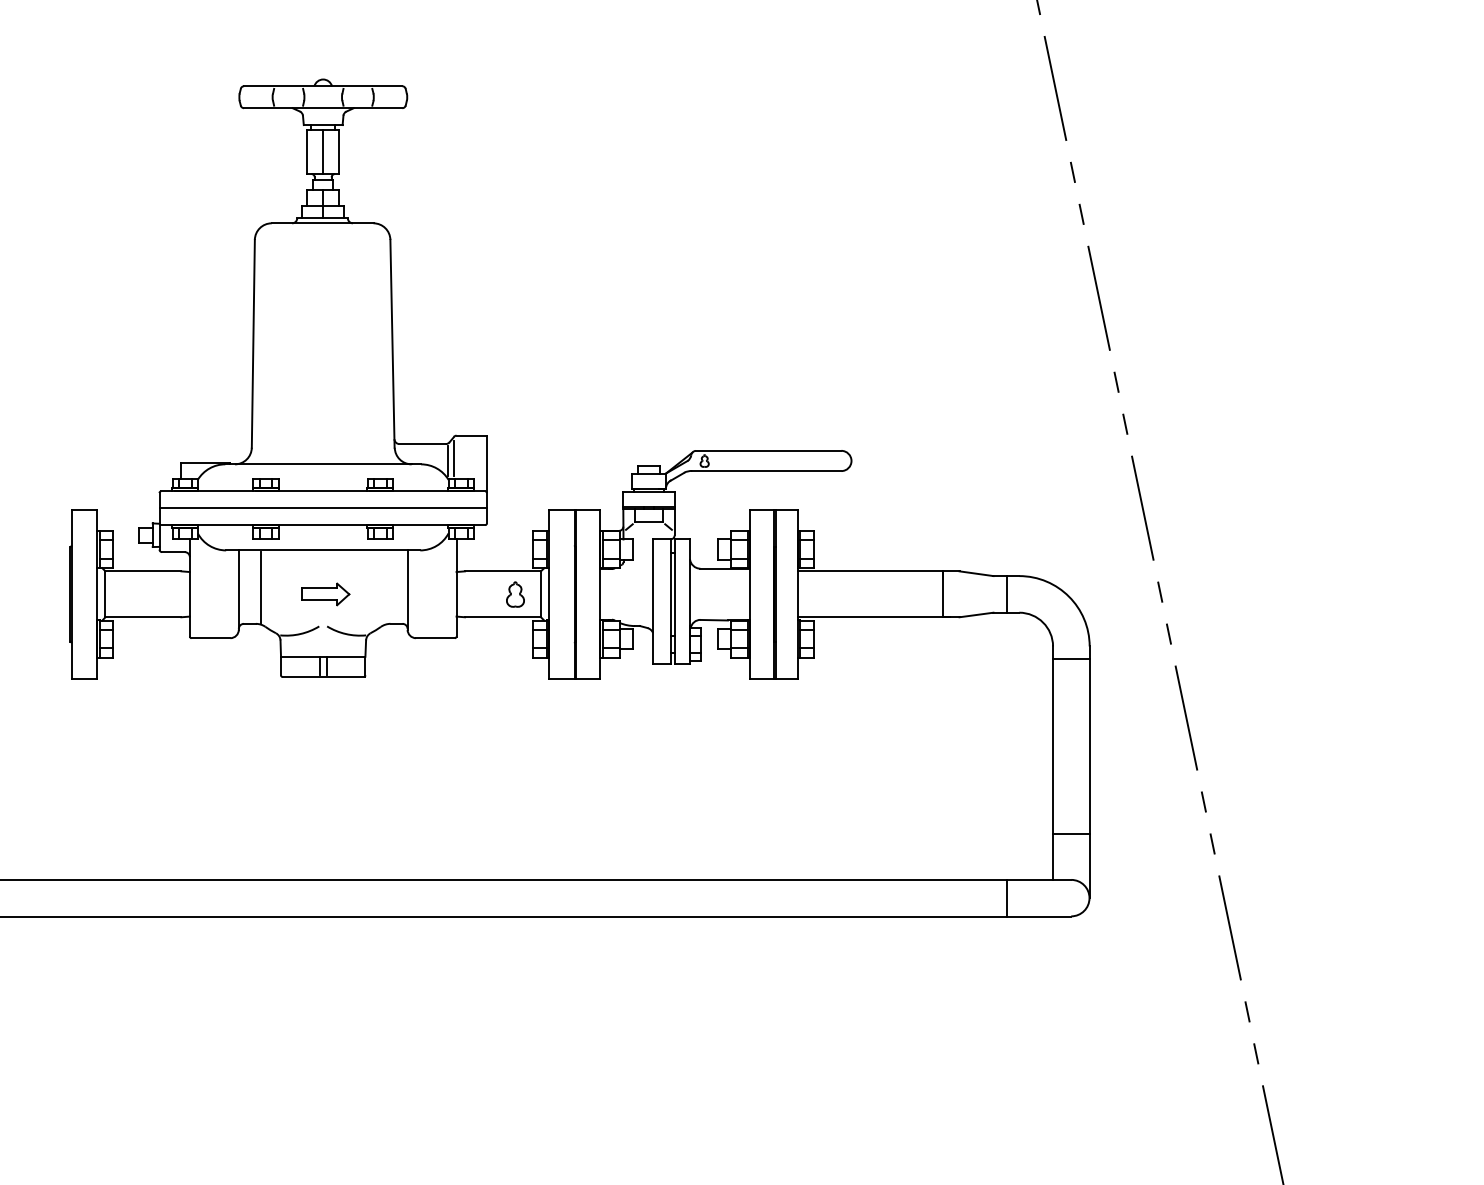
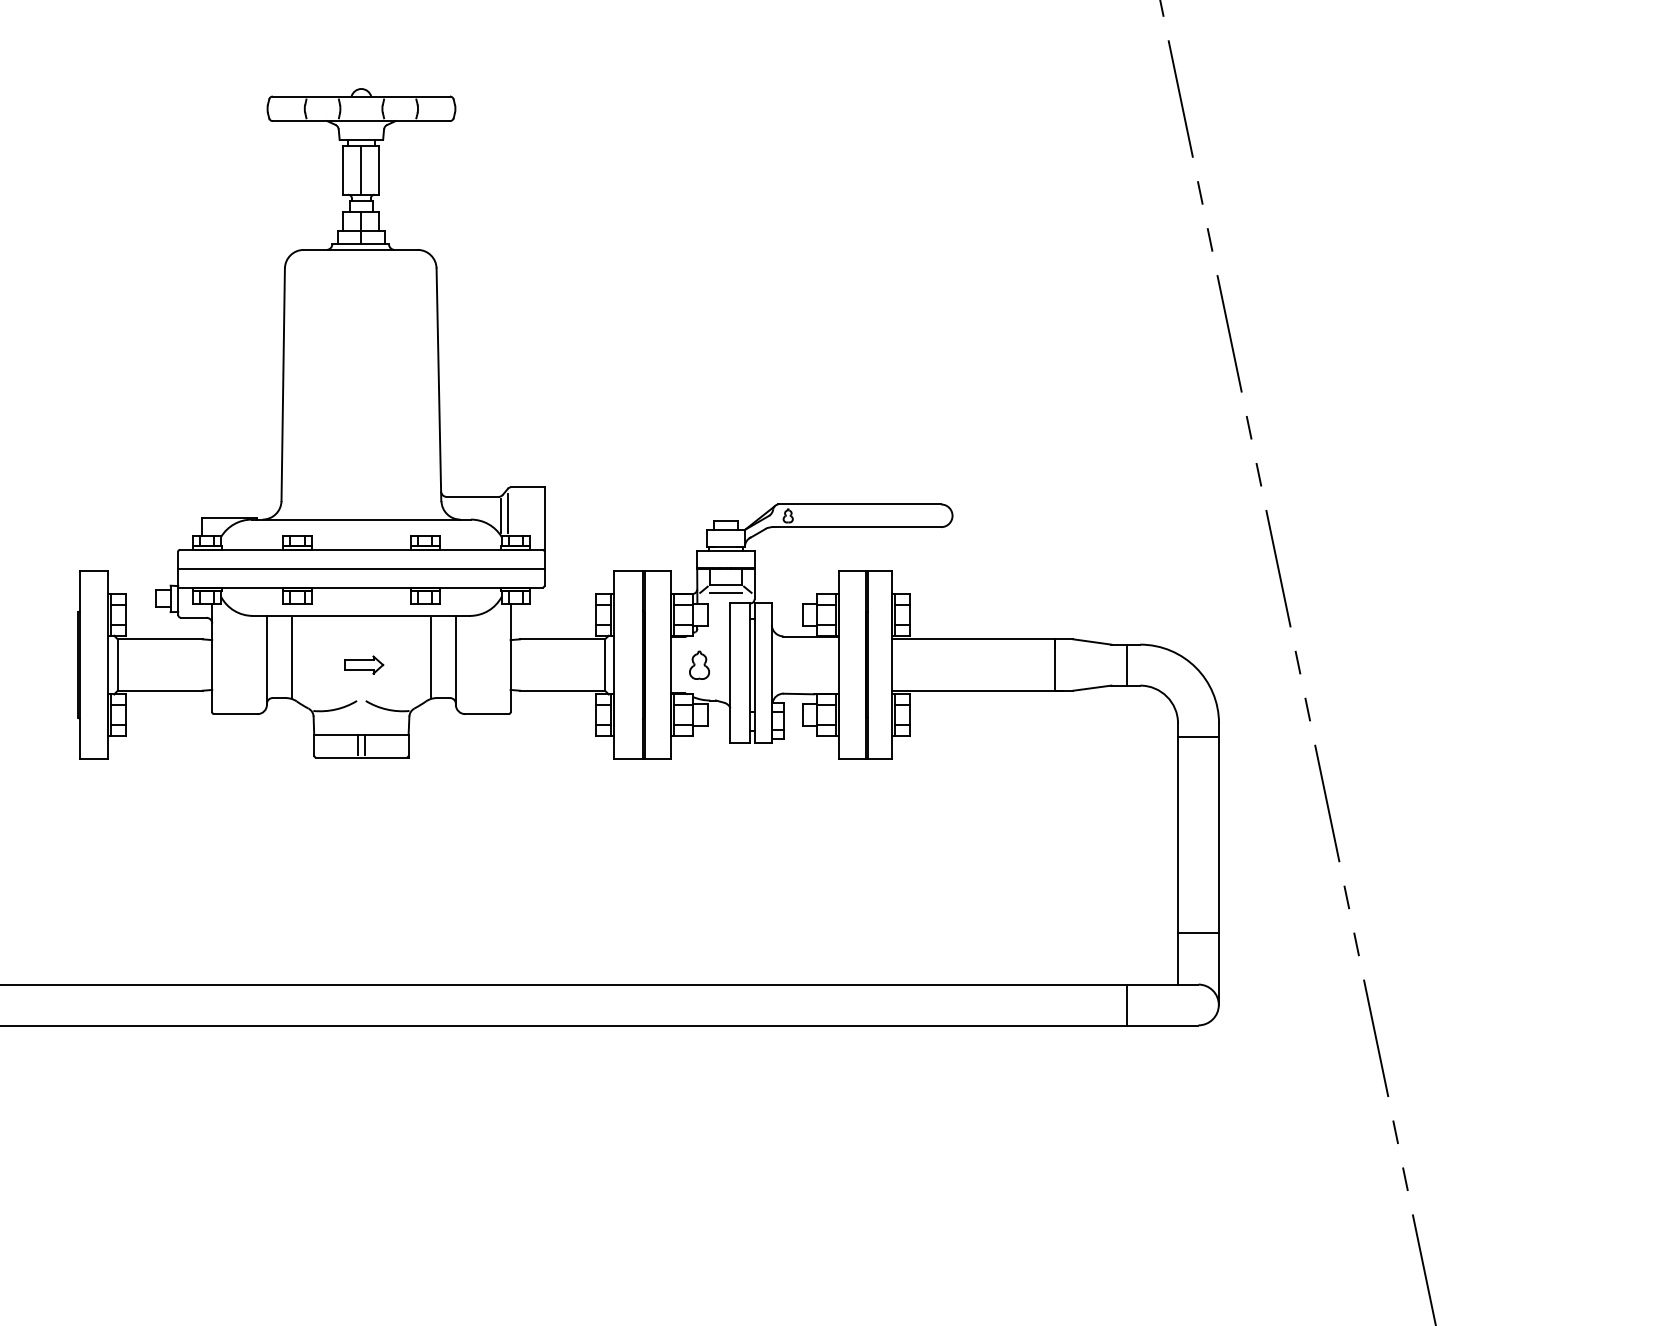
line: (648, 529) -> (725, 592), added
line: (384, 587) -> (430, 657), added
part: (325, 593) -> (364, 664), size x0.71
part: (515, 593) -> (699, 664), moved

